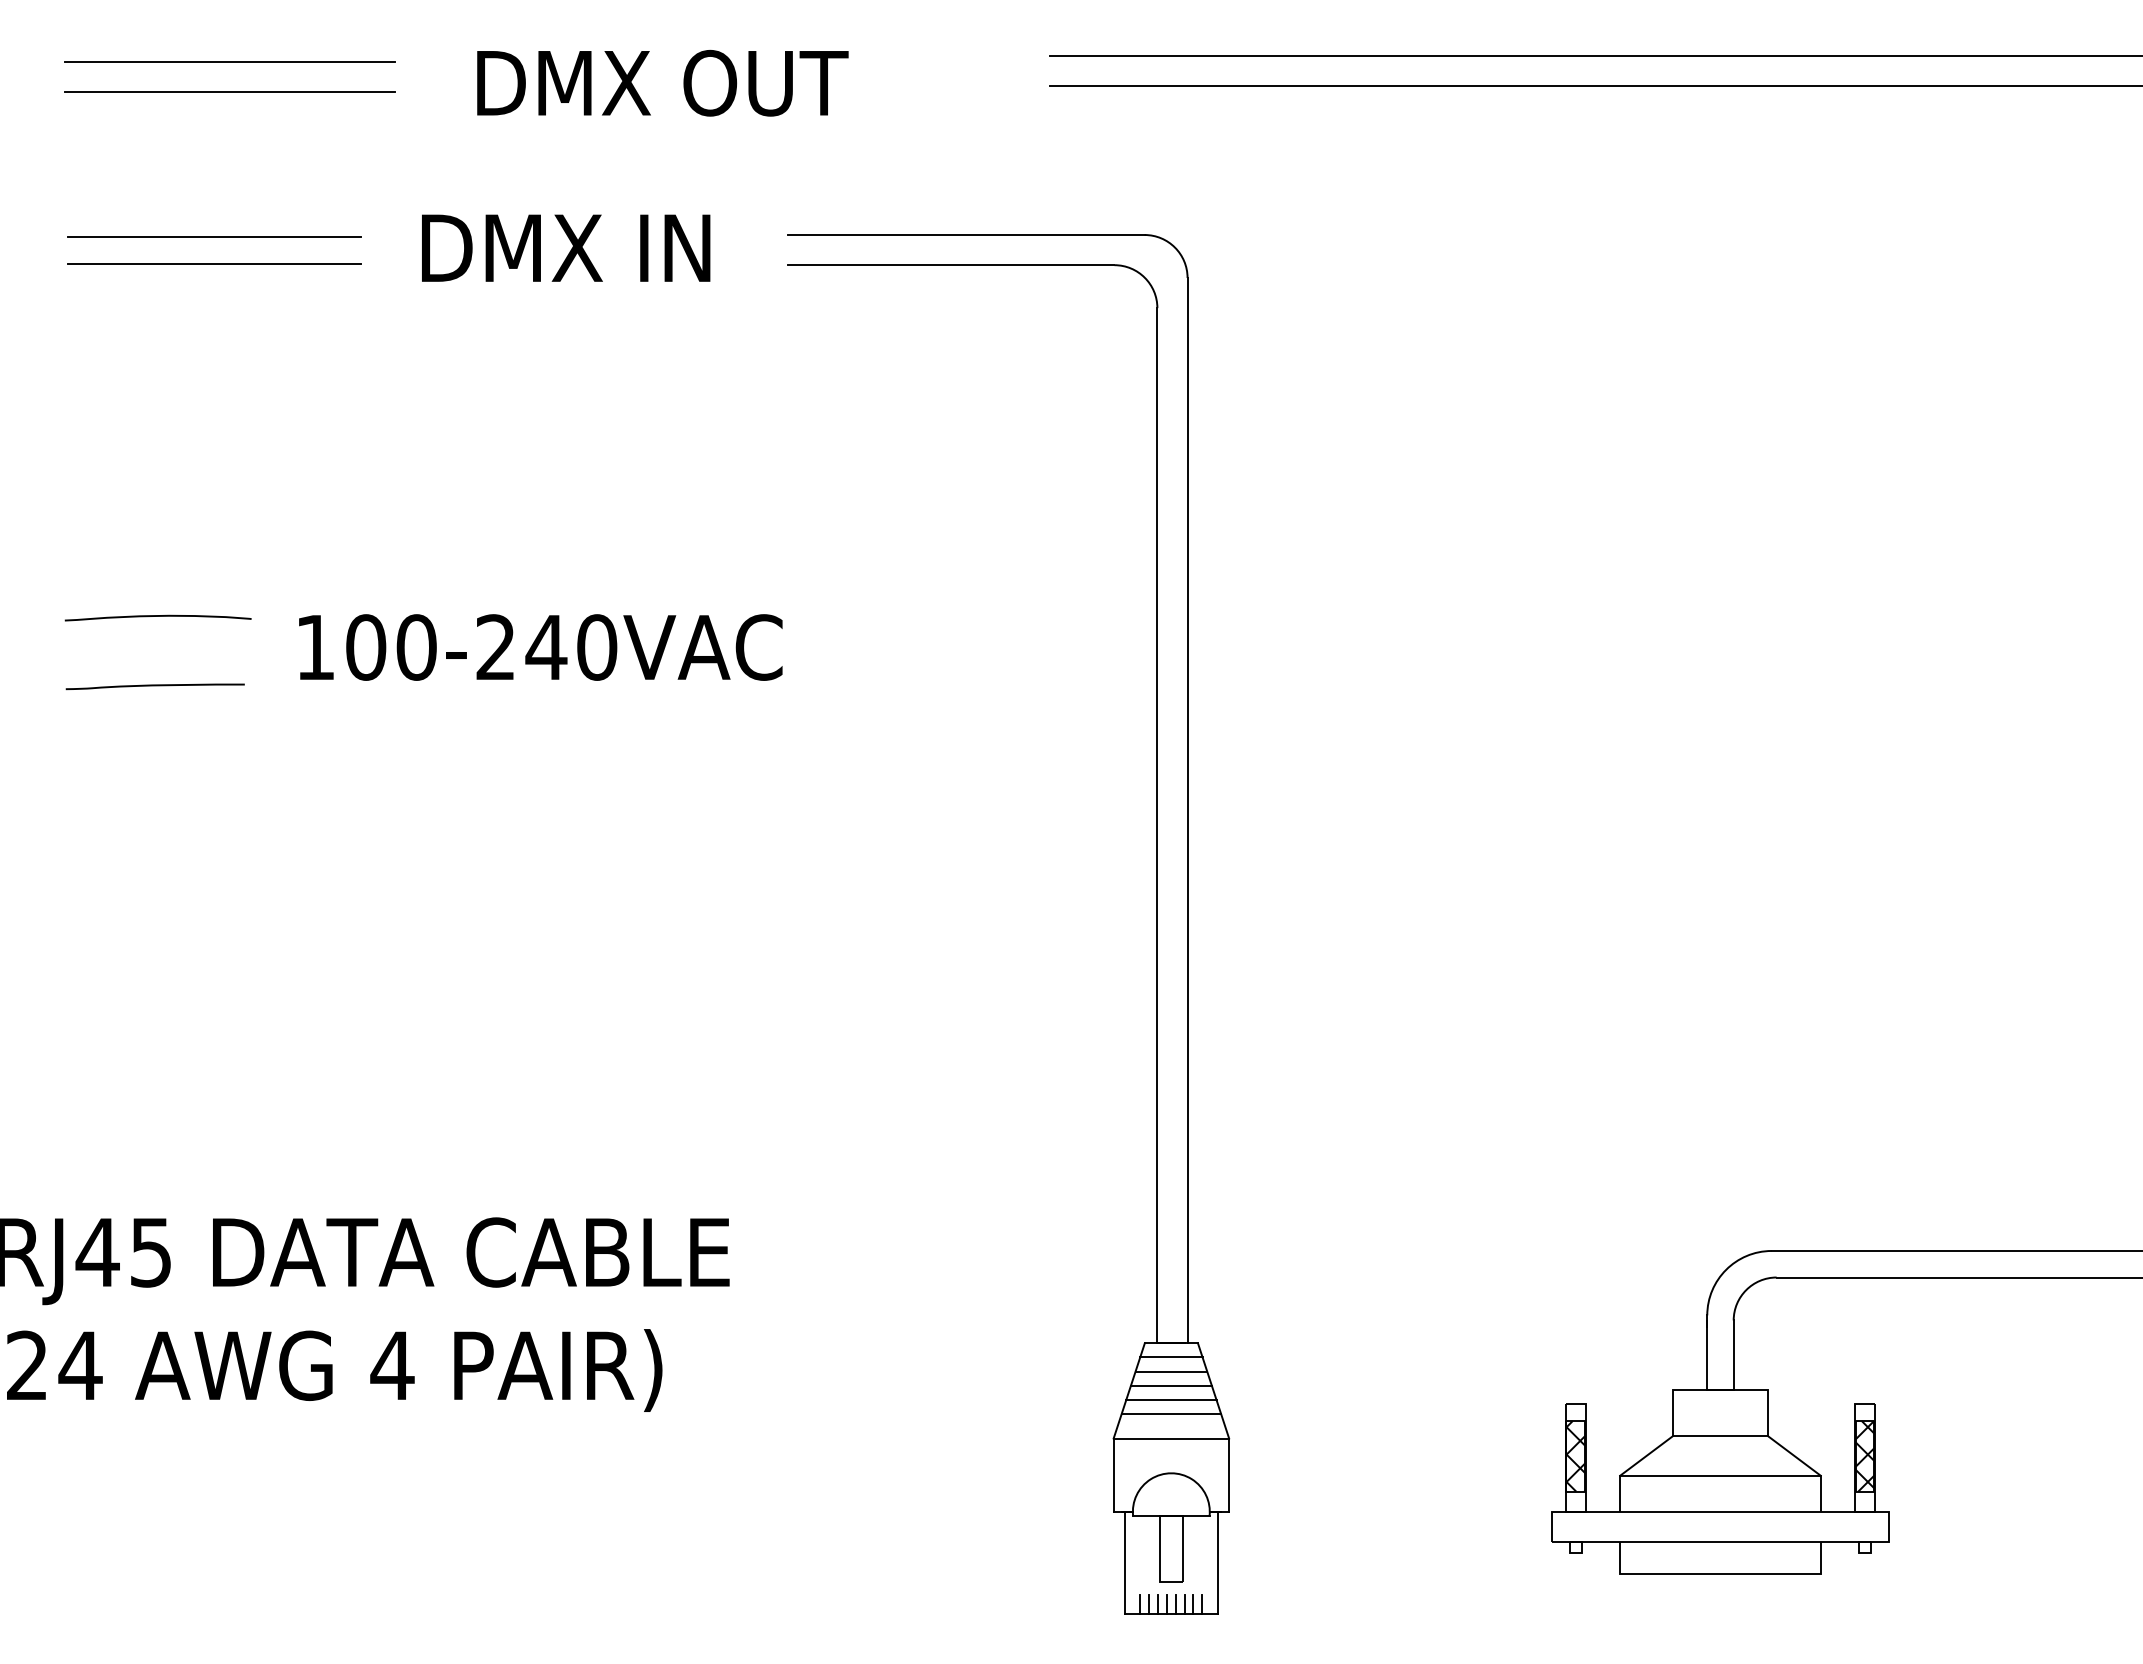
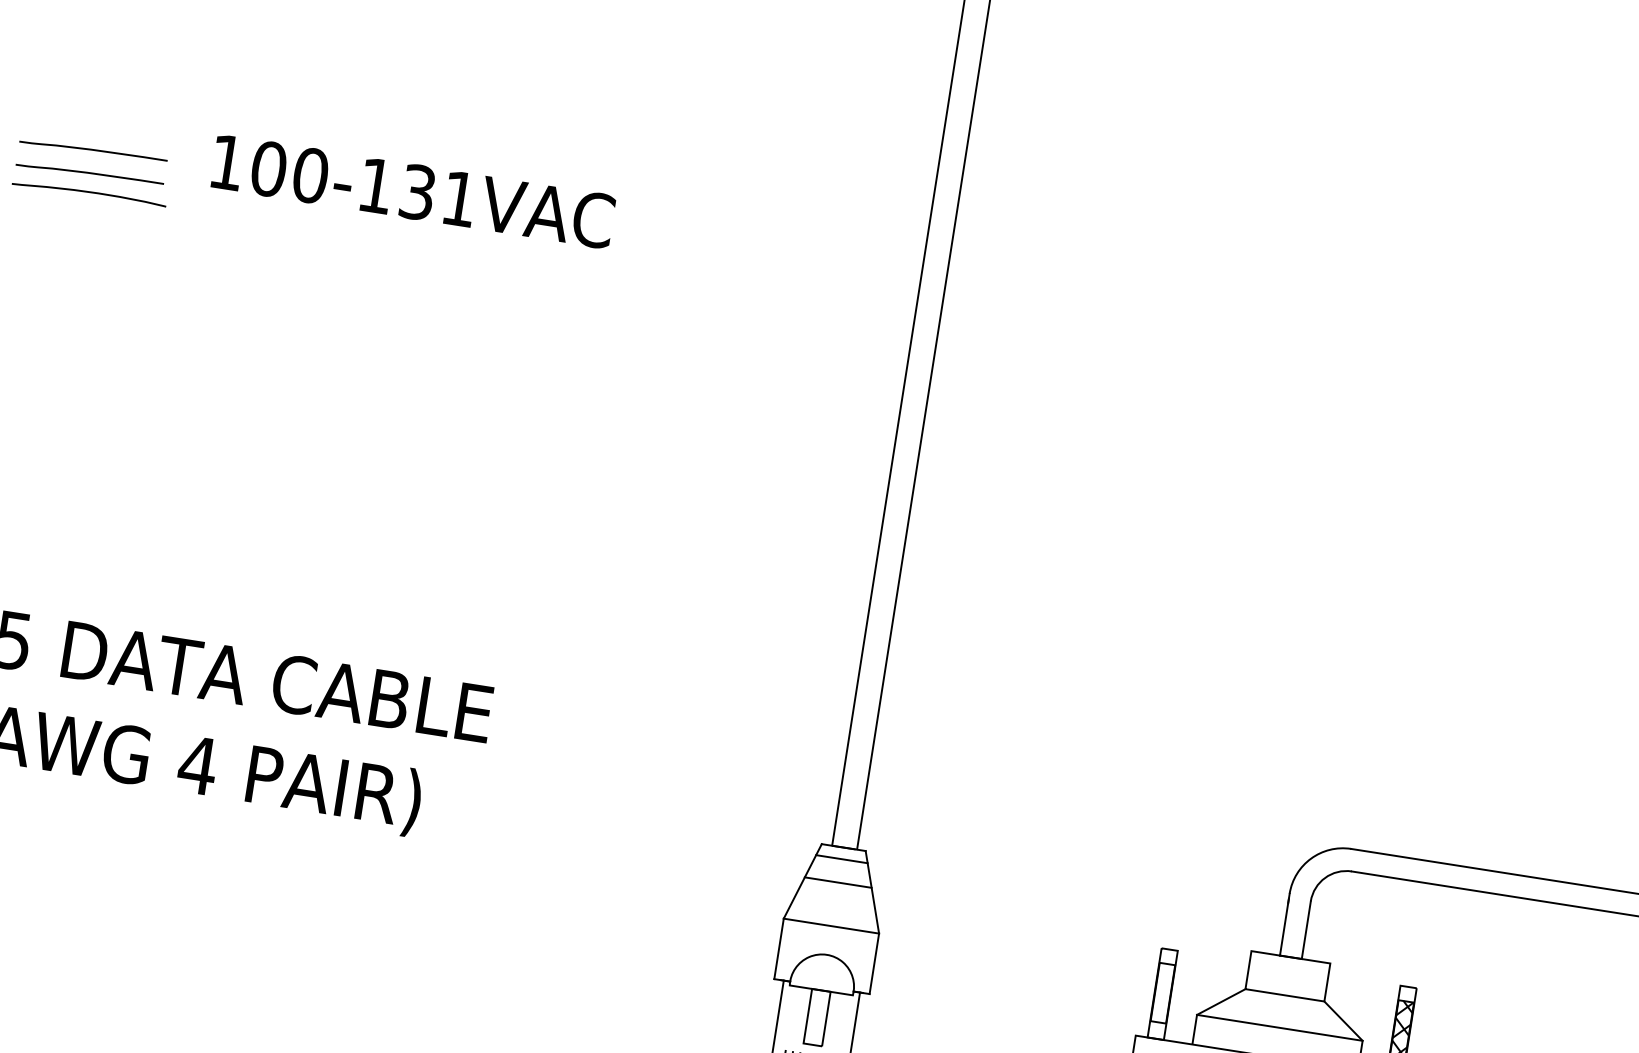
curve: (157, 616) -> (88, 192), moved
text: (546, 647) -> (417, 192), 100-240VAC -> 100-131VAC
curve: (154, 658) -> (92, 150), added
line: (1171, 1371) -> (840, 870), removed
line: (1171, 1399) -> (836, 893), removed
line: (1171, 1414) -> (834, 906), removed
hatch: (1575, 1456) -> (1162, 993), removed

